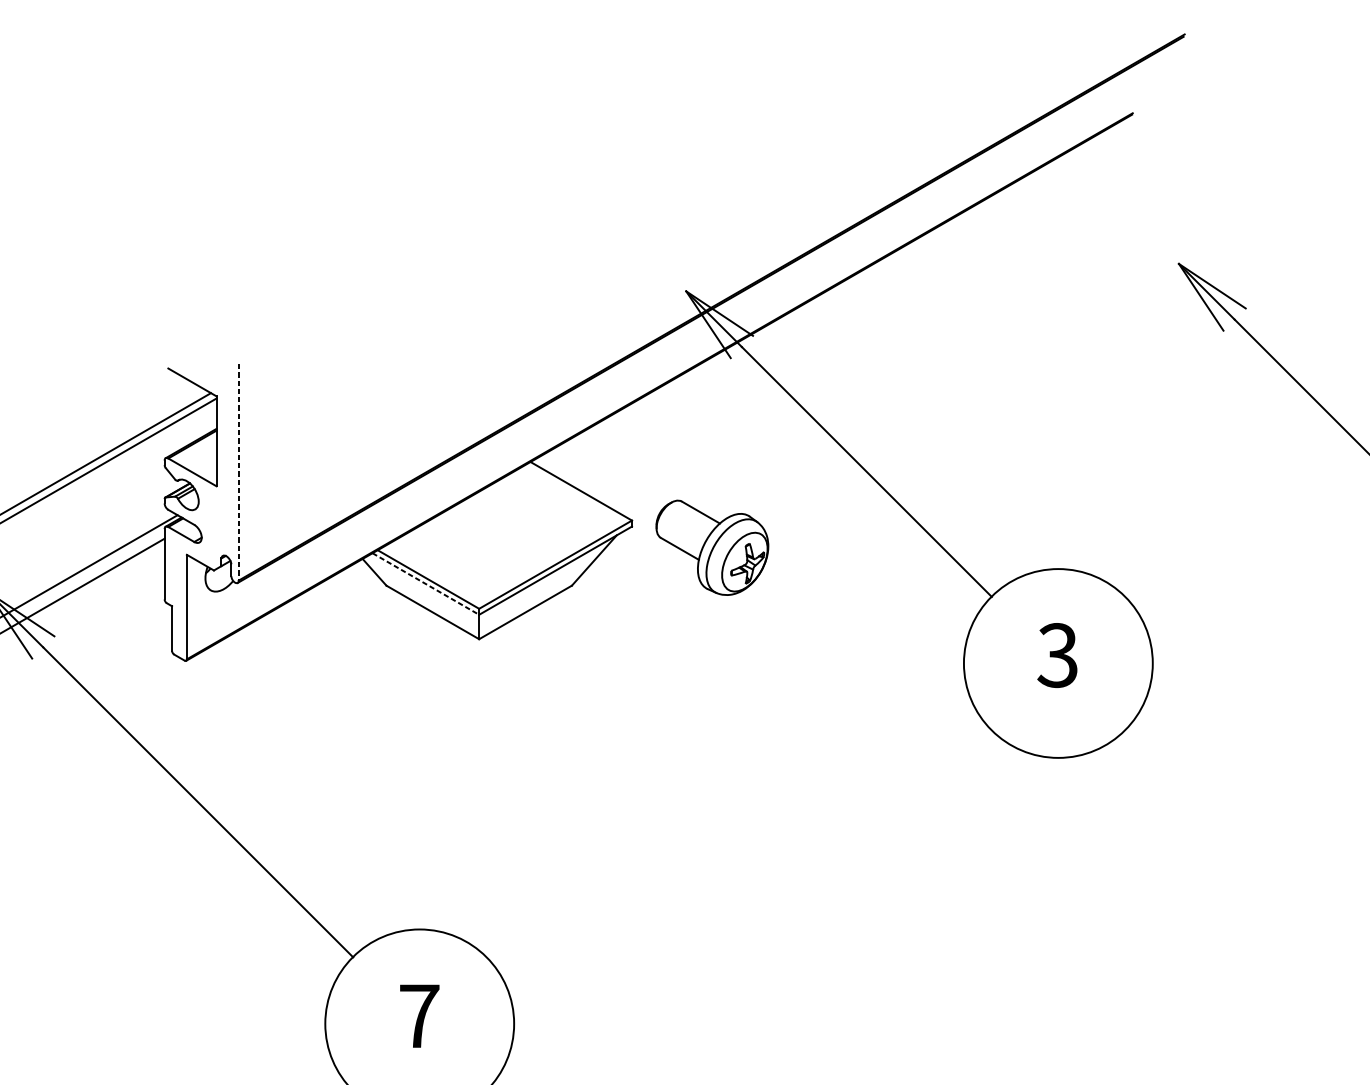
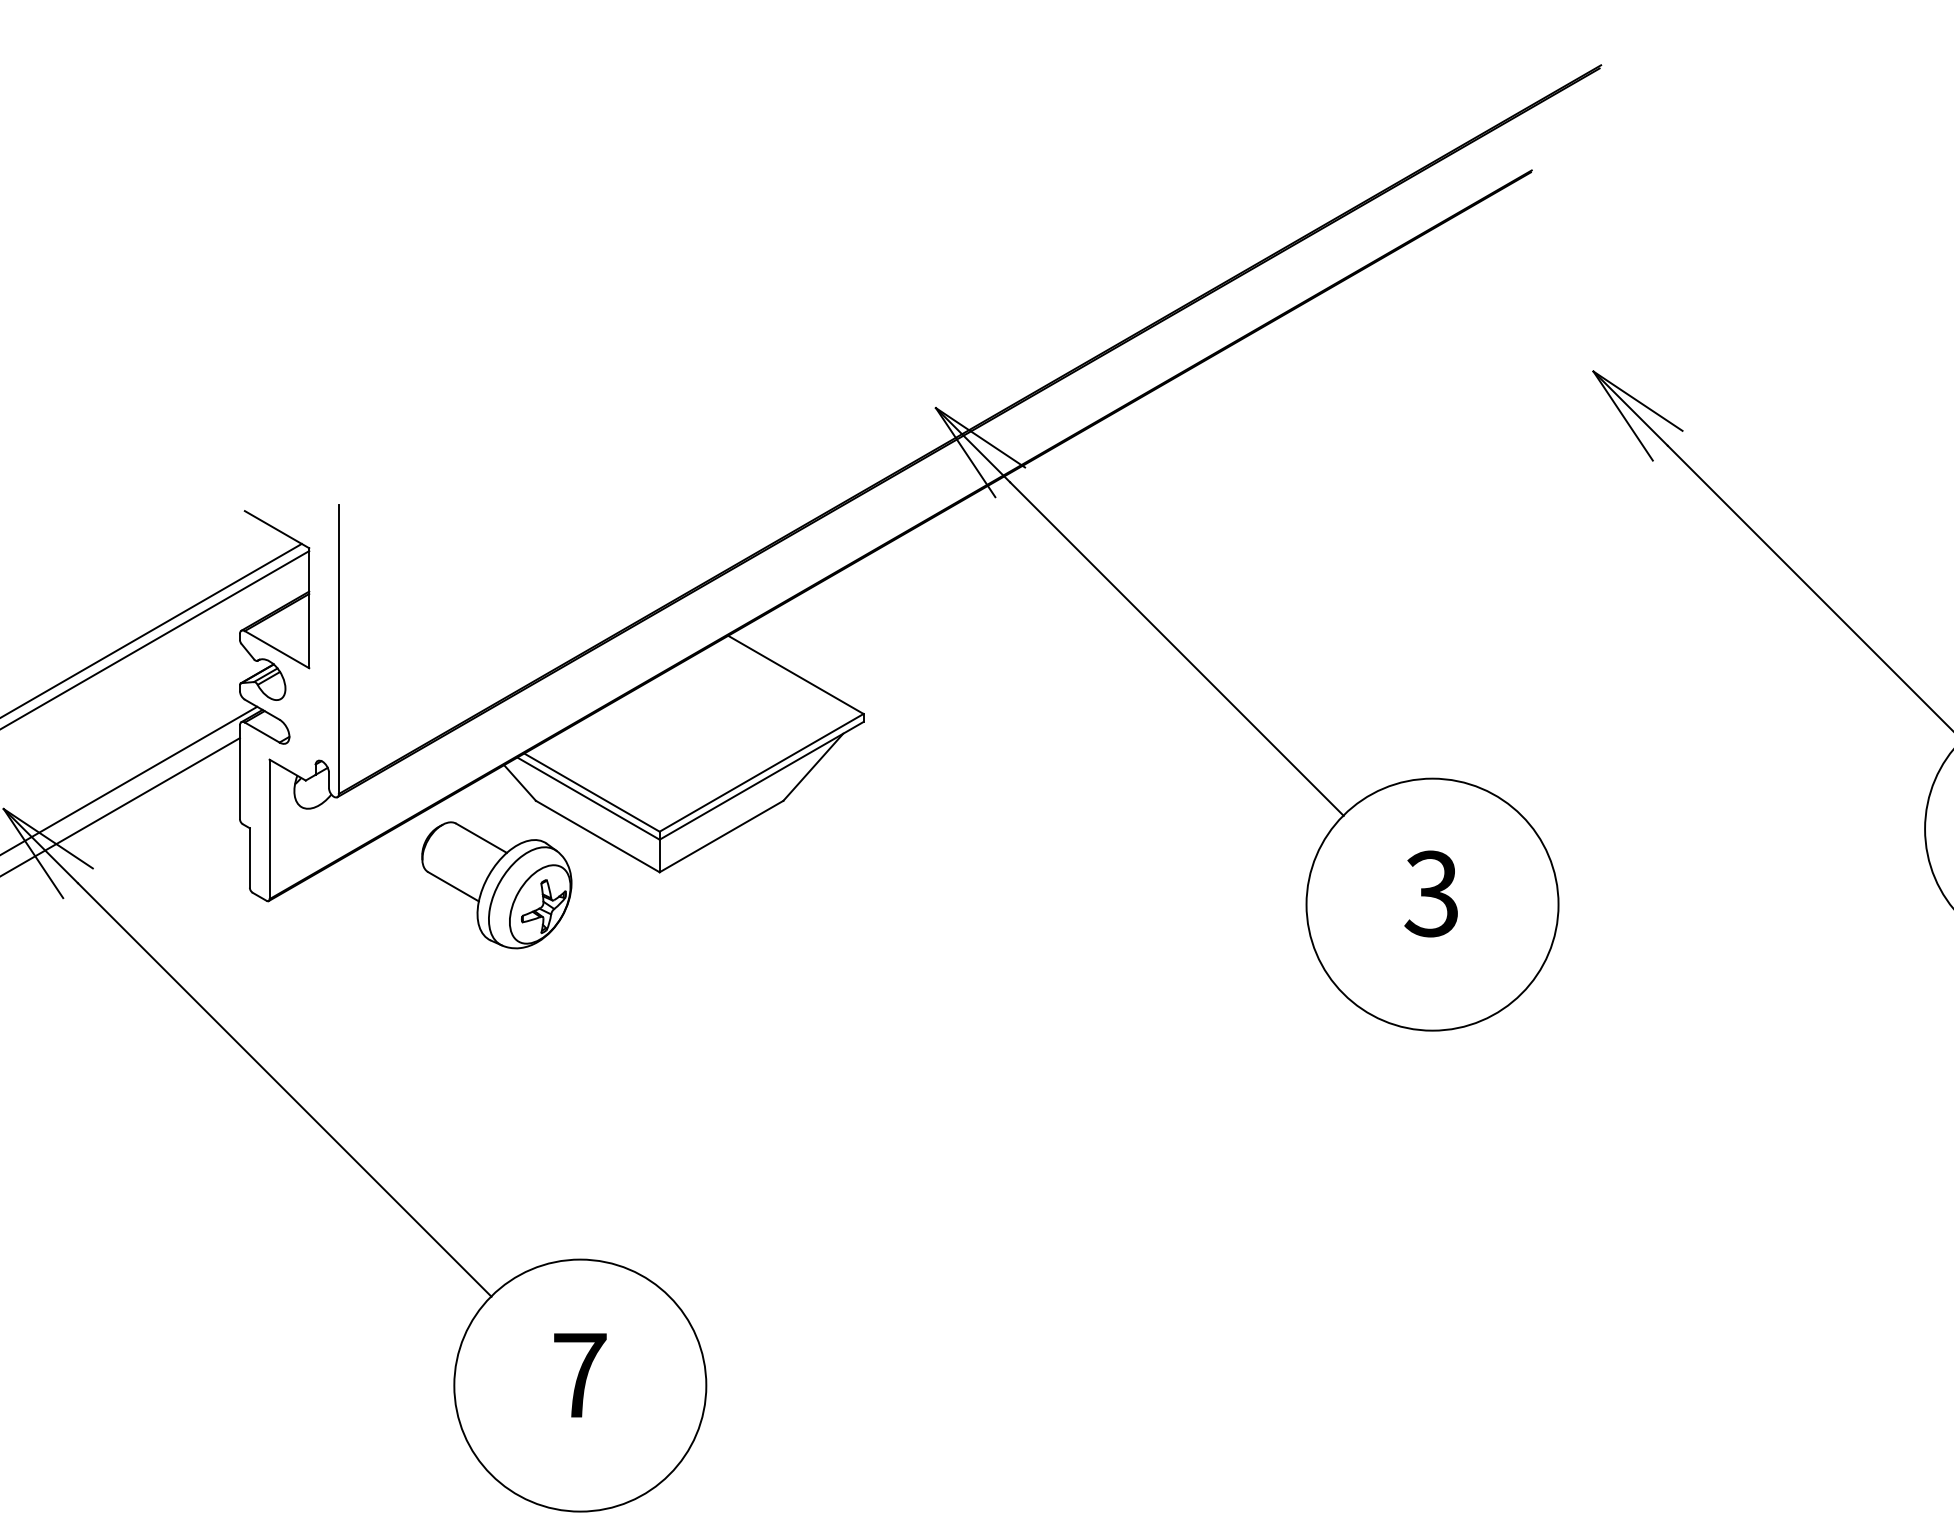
line: (238, 473) -> (338, 650), dashed -> solid
part: (712, 547) -> (496, 885), moved
line: (425, 583) -> (588, 798), dashed -> solid

